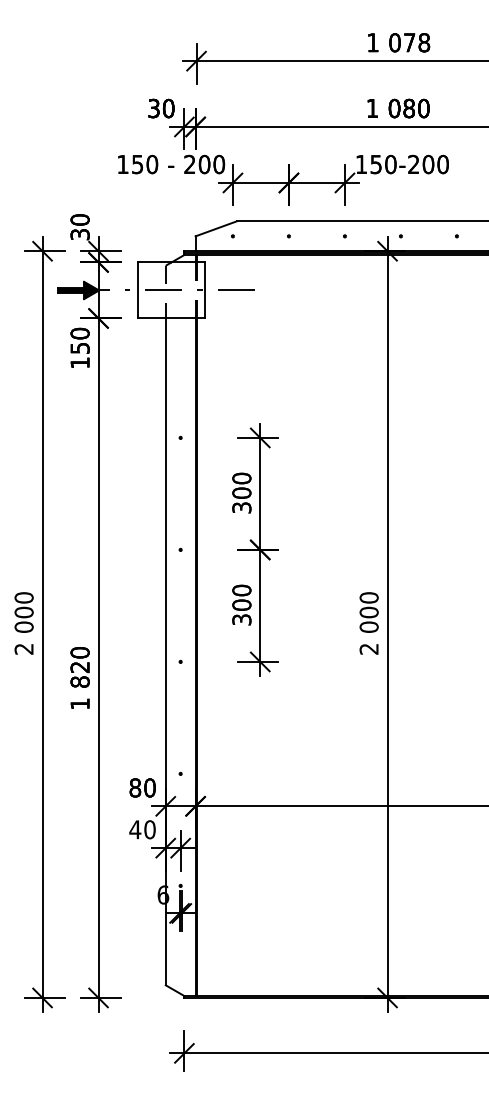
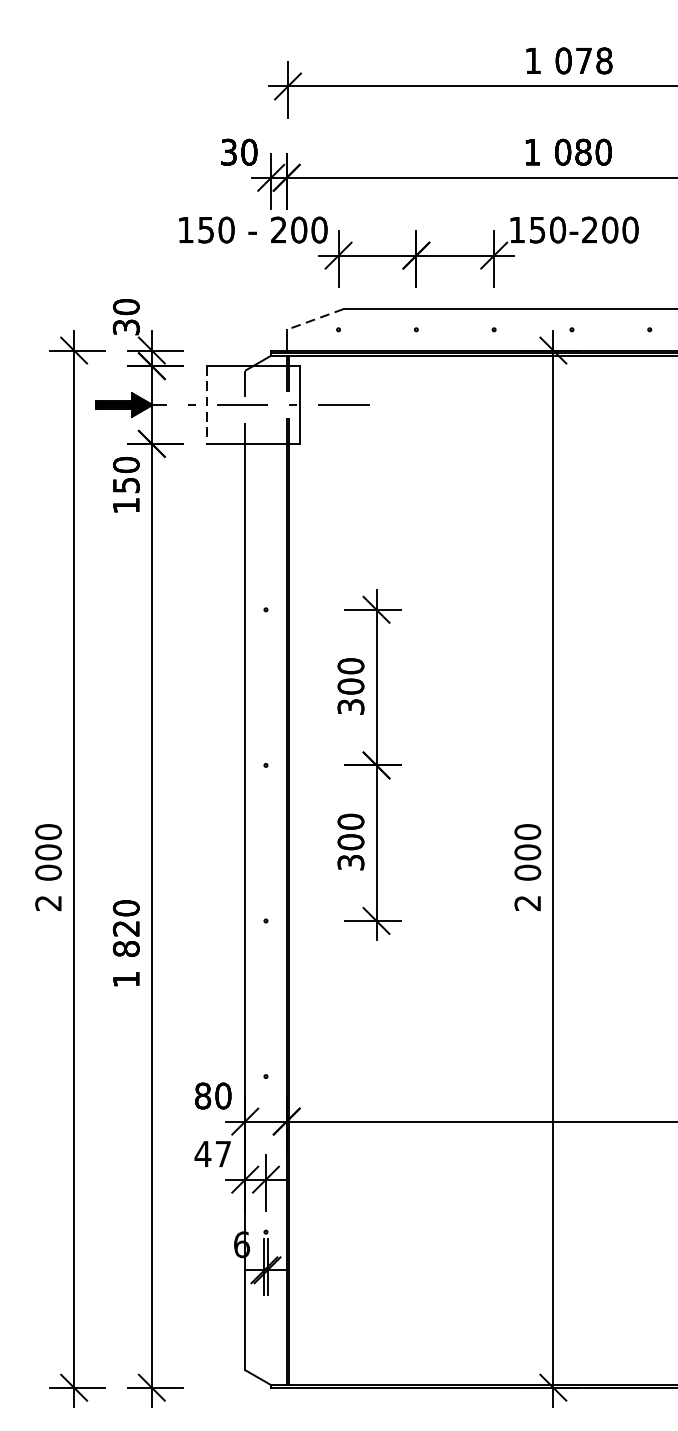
line: (216, 228) -> (315, 318), solid -> dashed
line: (138, 290) -> (207, 405), solid -> dashed
text: (149, 829) -> (222, 1153), 40 -> 47

